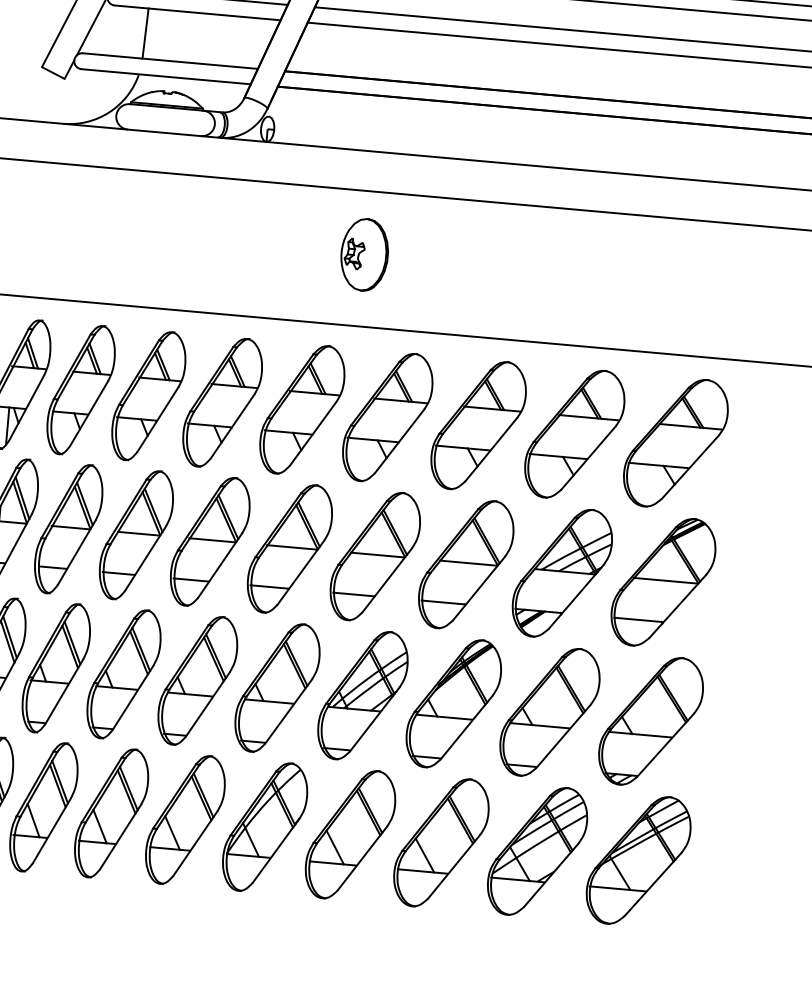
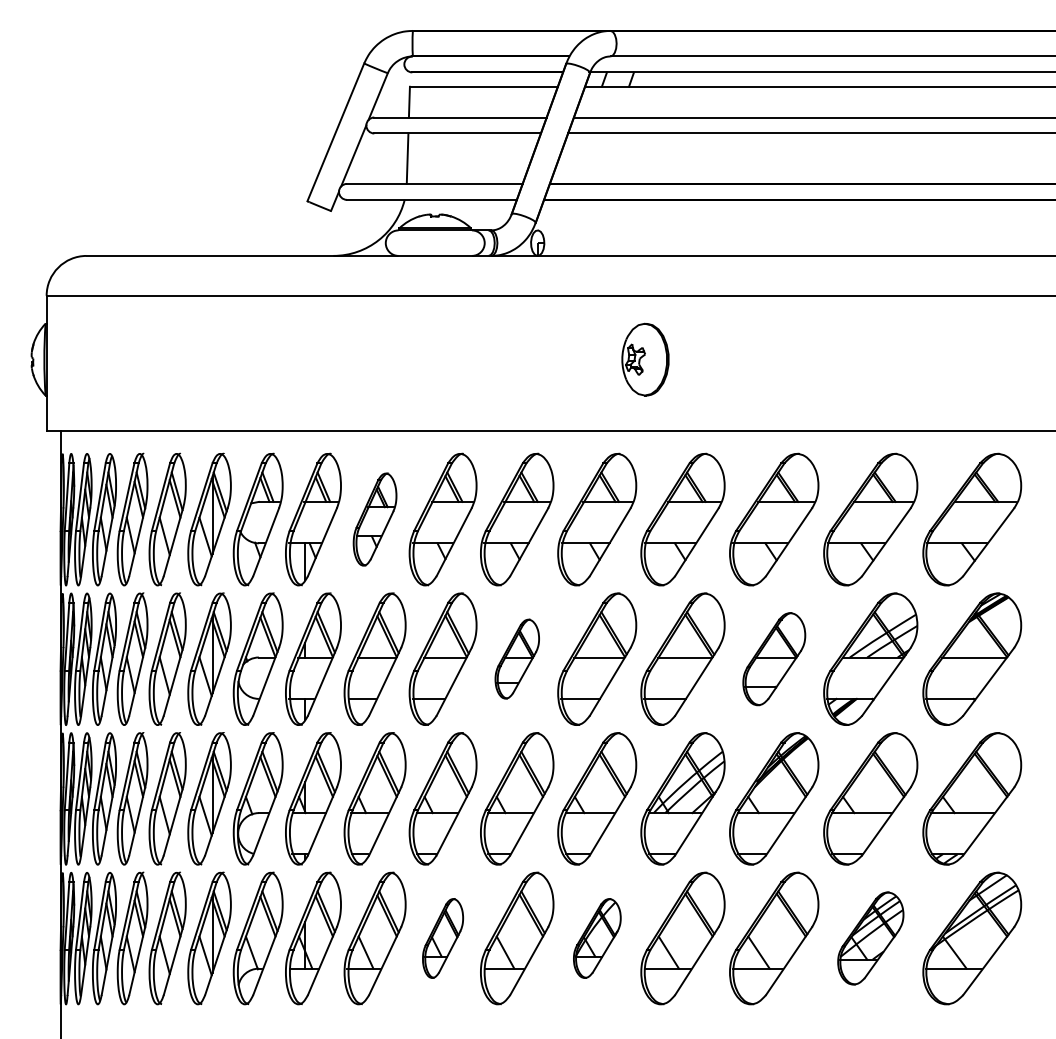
part: (80, 389) -> (374, 519), size x0.7
part: (210, 541) -> (517, 658), size x0.6
part: (466, 563) -> (774, 658), size x0.7
part: (111, 813) -> (442, 938), size x0.6
part: (265, 827) -> (597, 938), size x0.6
part: (537, 851) -> (870, 938), size x0.7

